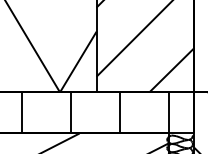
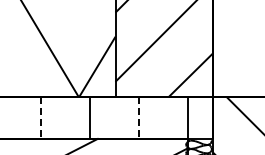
line: (22, 112) -> (41, 117), solid -> dashed
line: (119, 112) -> (138, 117), solid -> dashed

